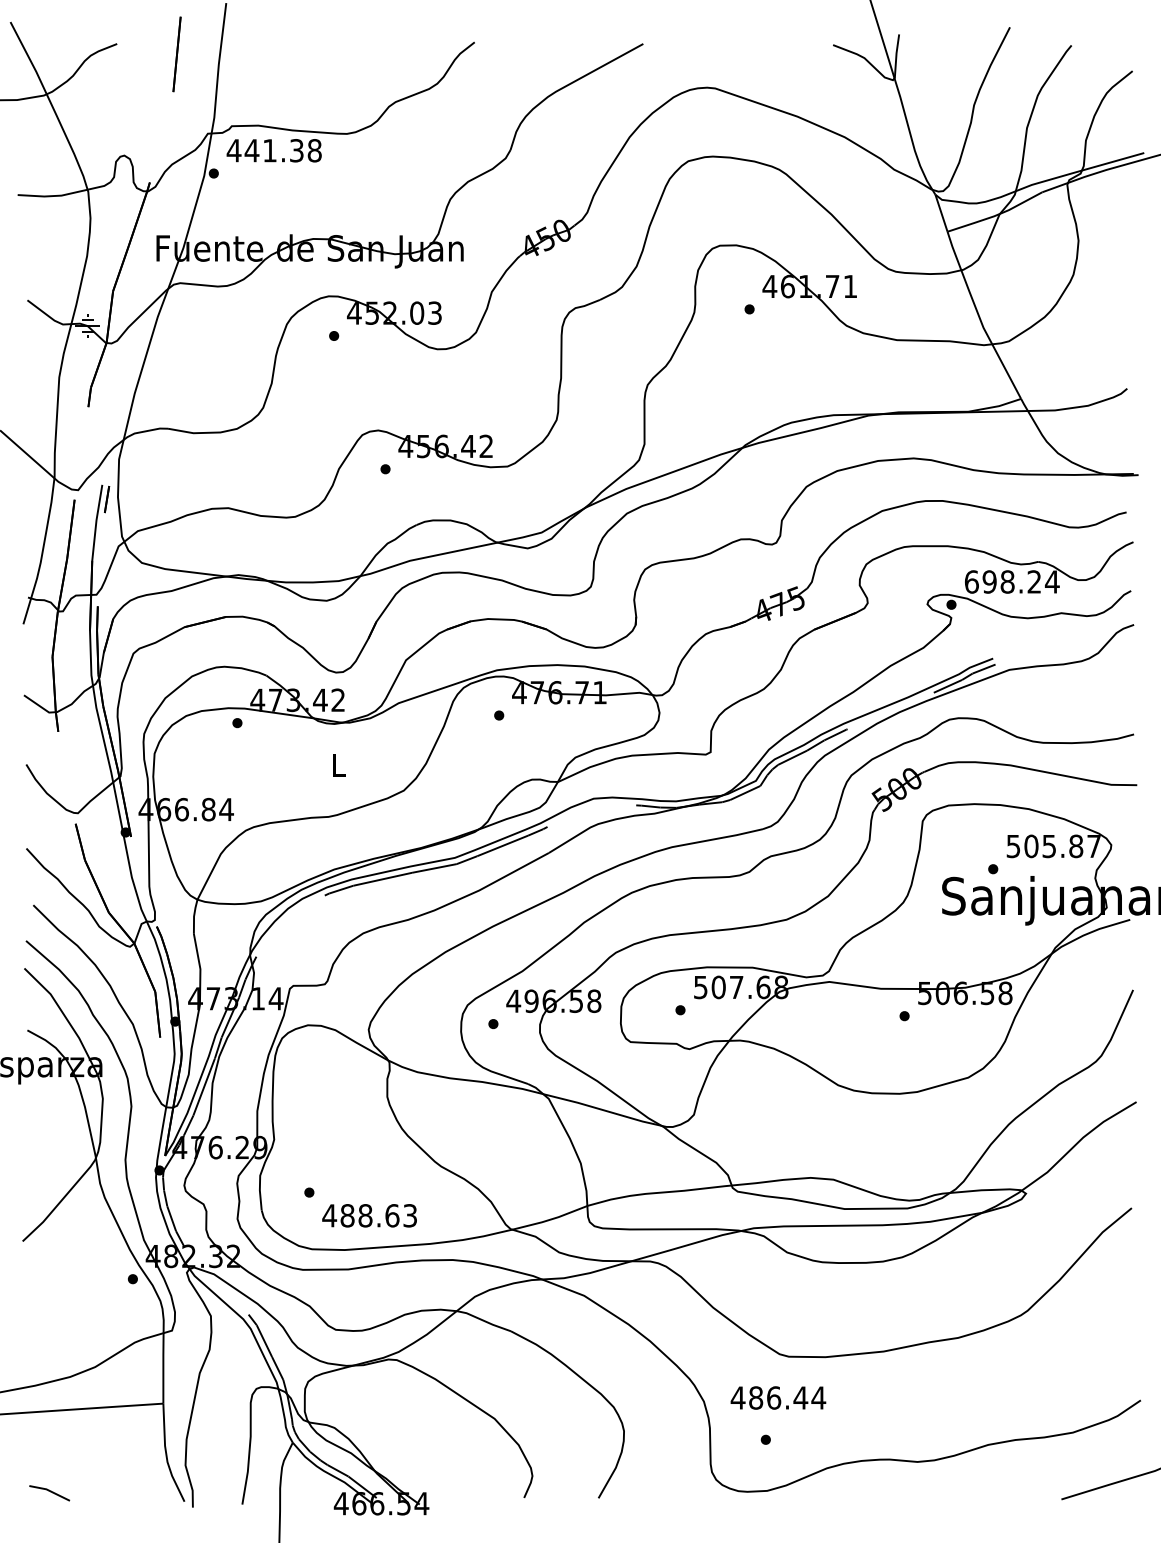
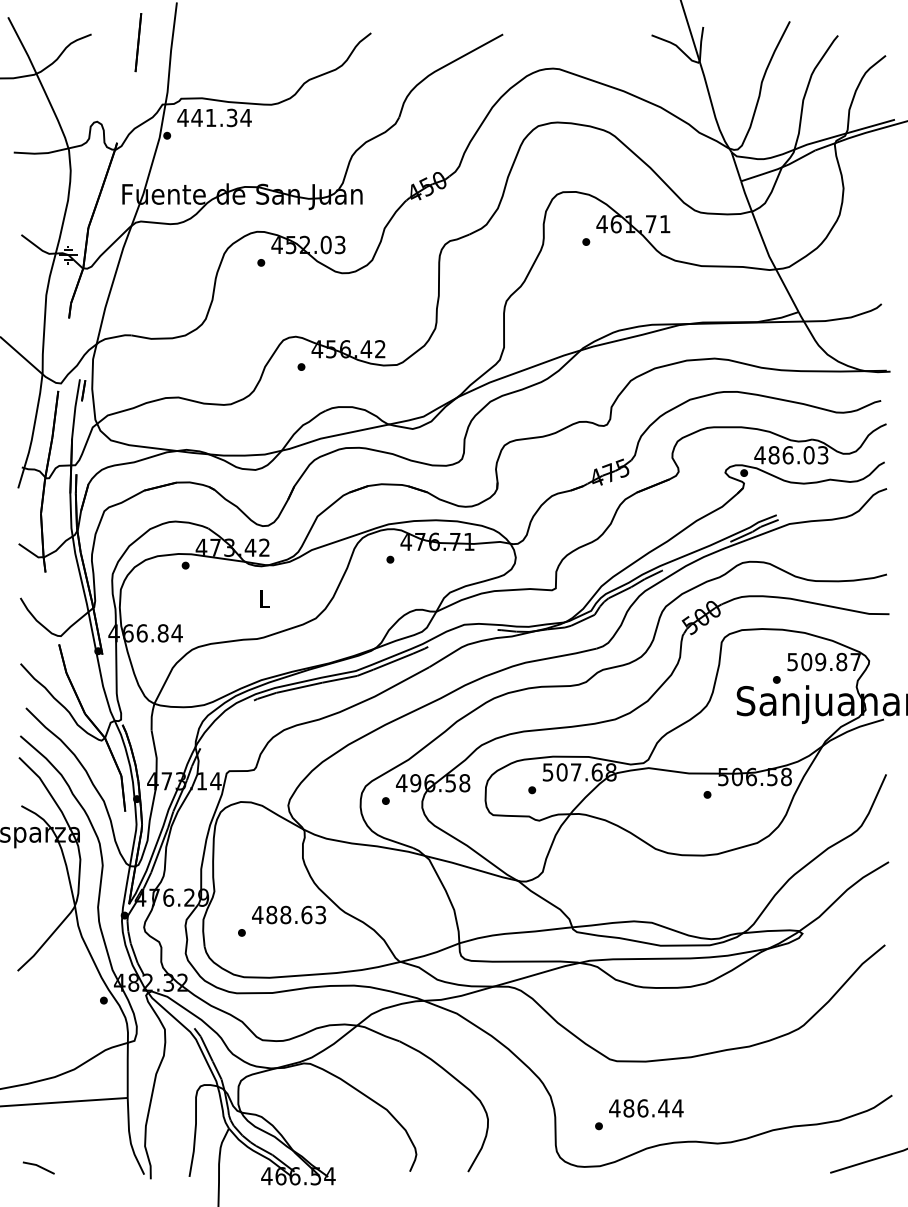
text: (314, 150) -> (245, 117), 441.38 -> 441.34
text: (1011, 581) -> (791, 454), 698.24 -> 486.03
text: (1049, 845) -> (820, 661), 505.87 -> 509.87
text: (369, 1215) -> (288, 914), moved
text: (778, 1397) -> (646, 1108), moved

